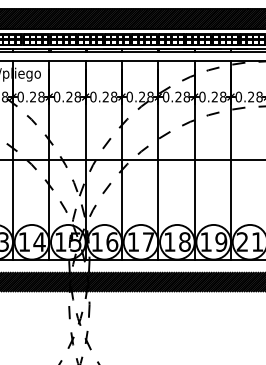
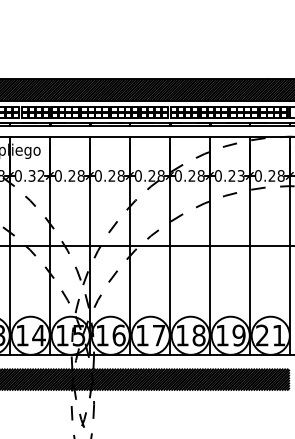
text: (37, 96) -> (36, 175), 0.28 -> 0.32
text: (222, 96) -> (240, 175), 0.28 -> 0.23

